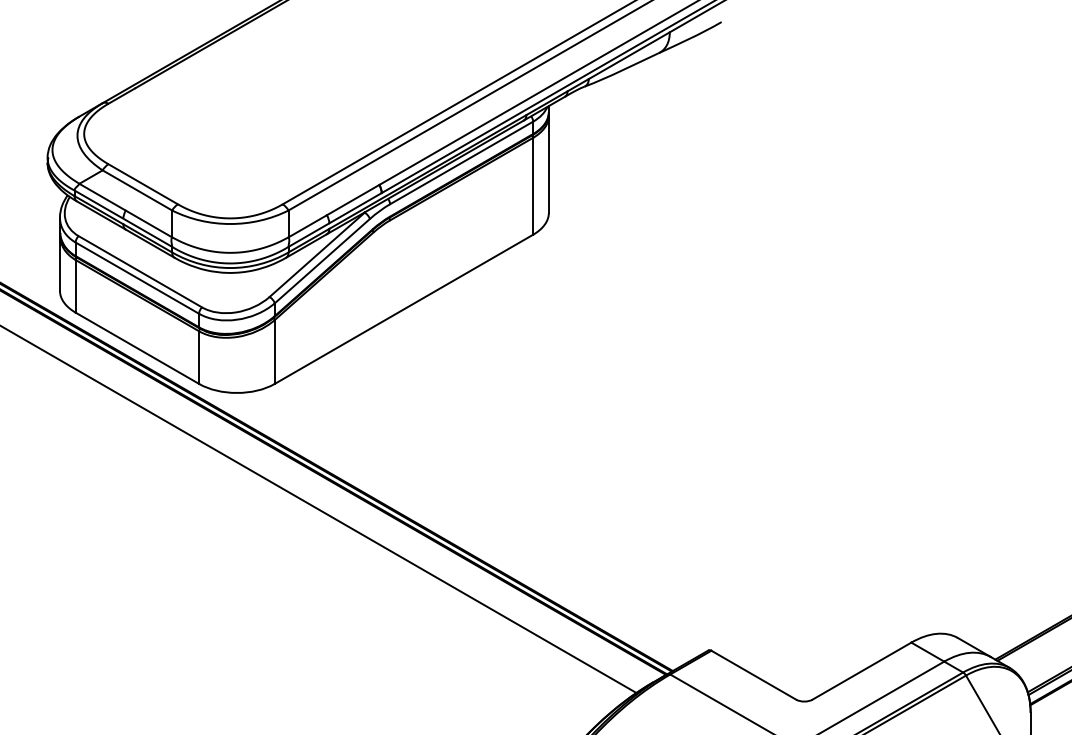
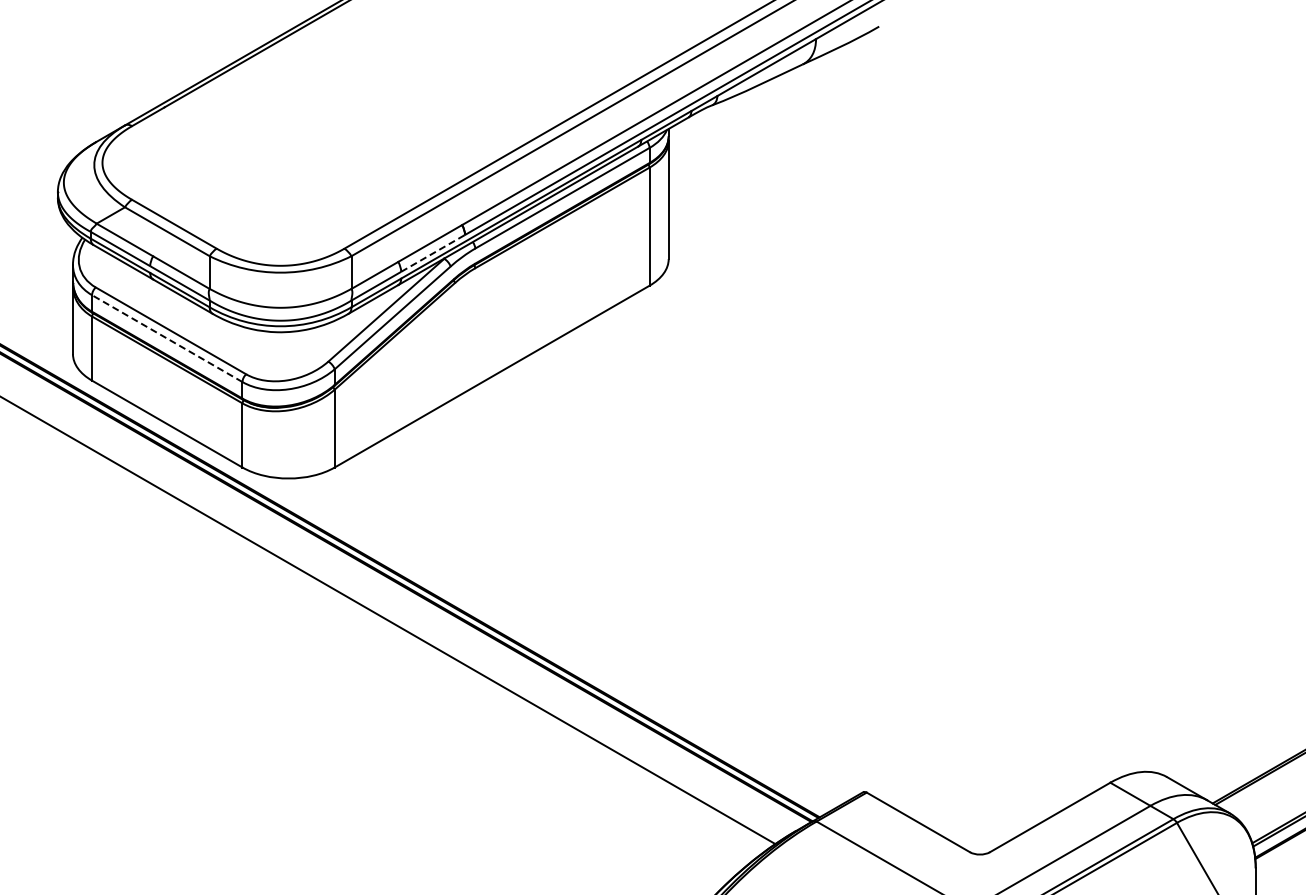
line: (355, 208) -> (433, 253), solid -> dashed
line: (137, 278) -> (167, 338), solid -> dashed

